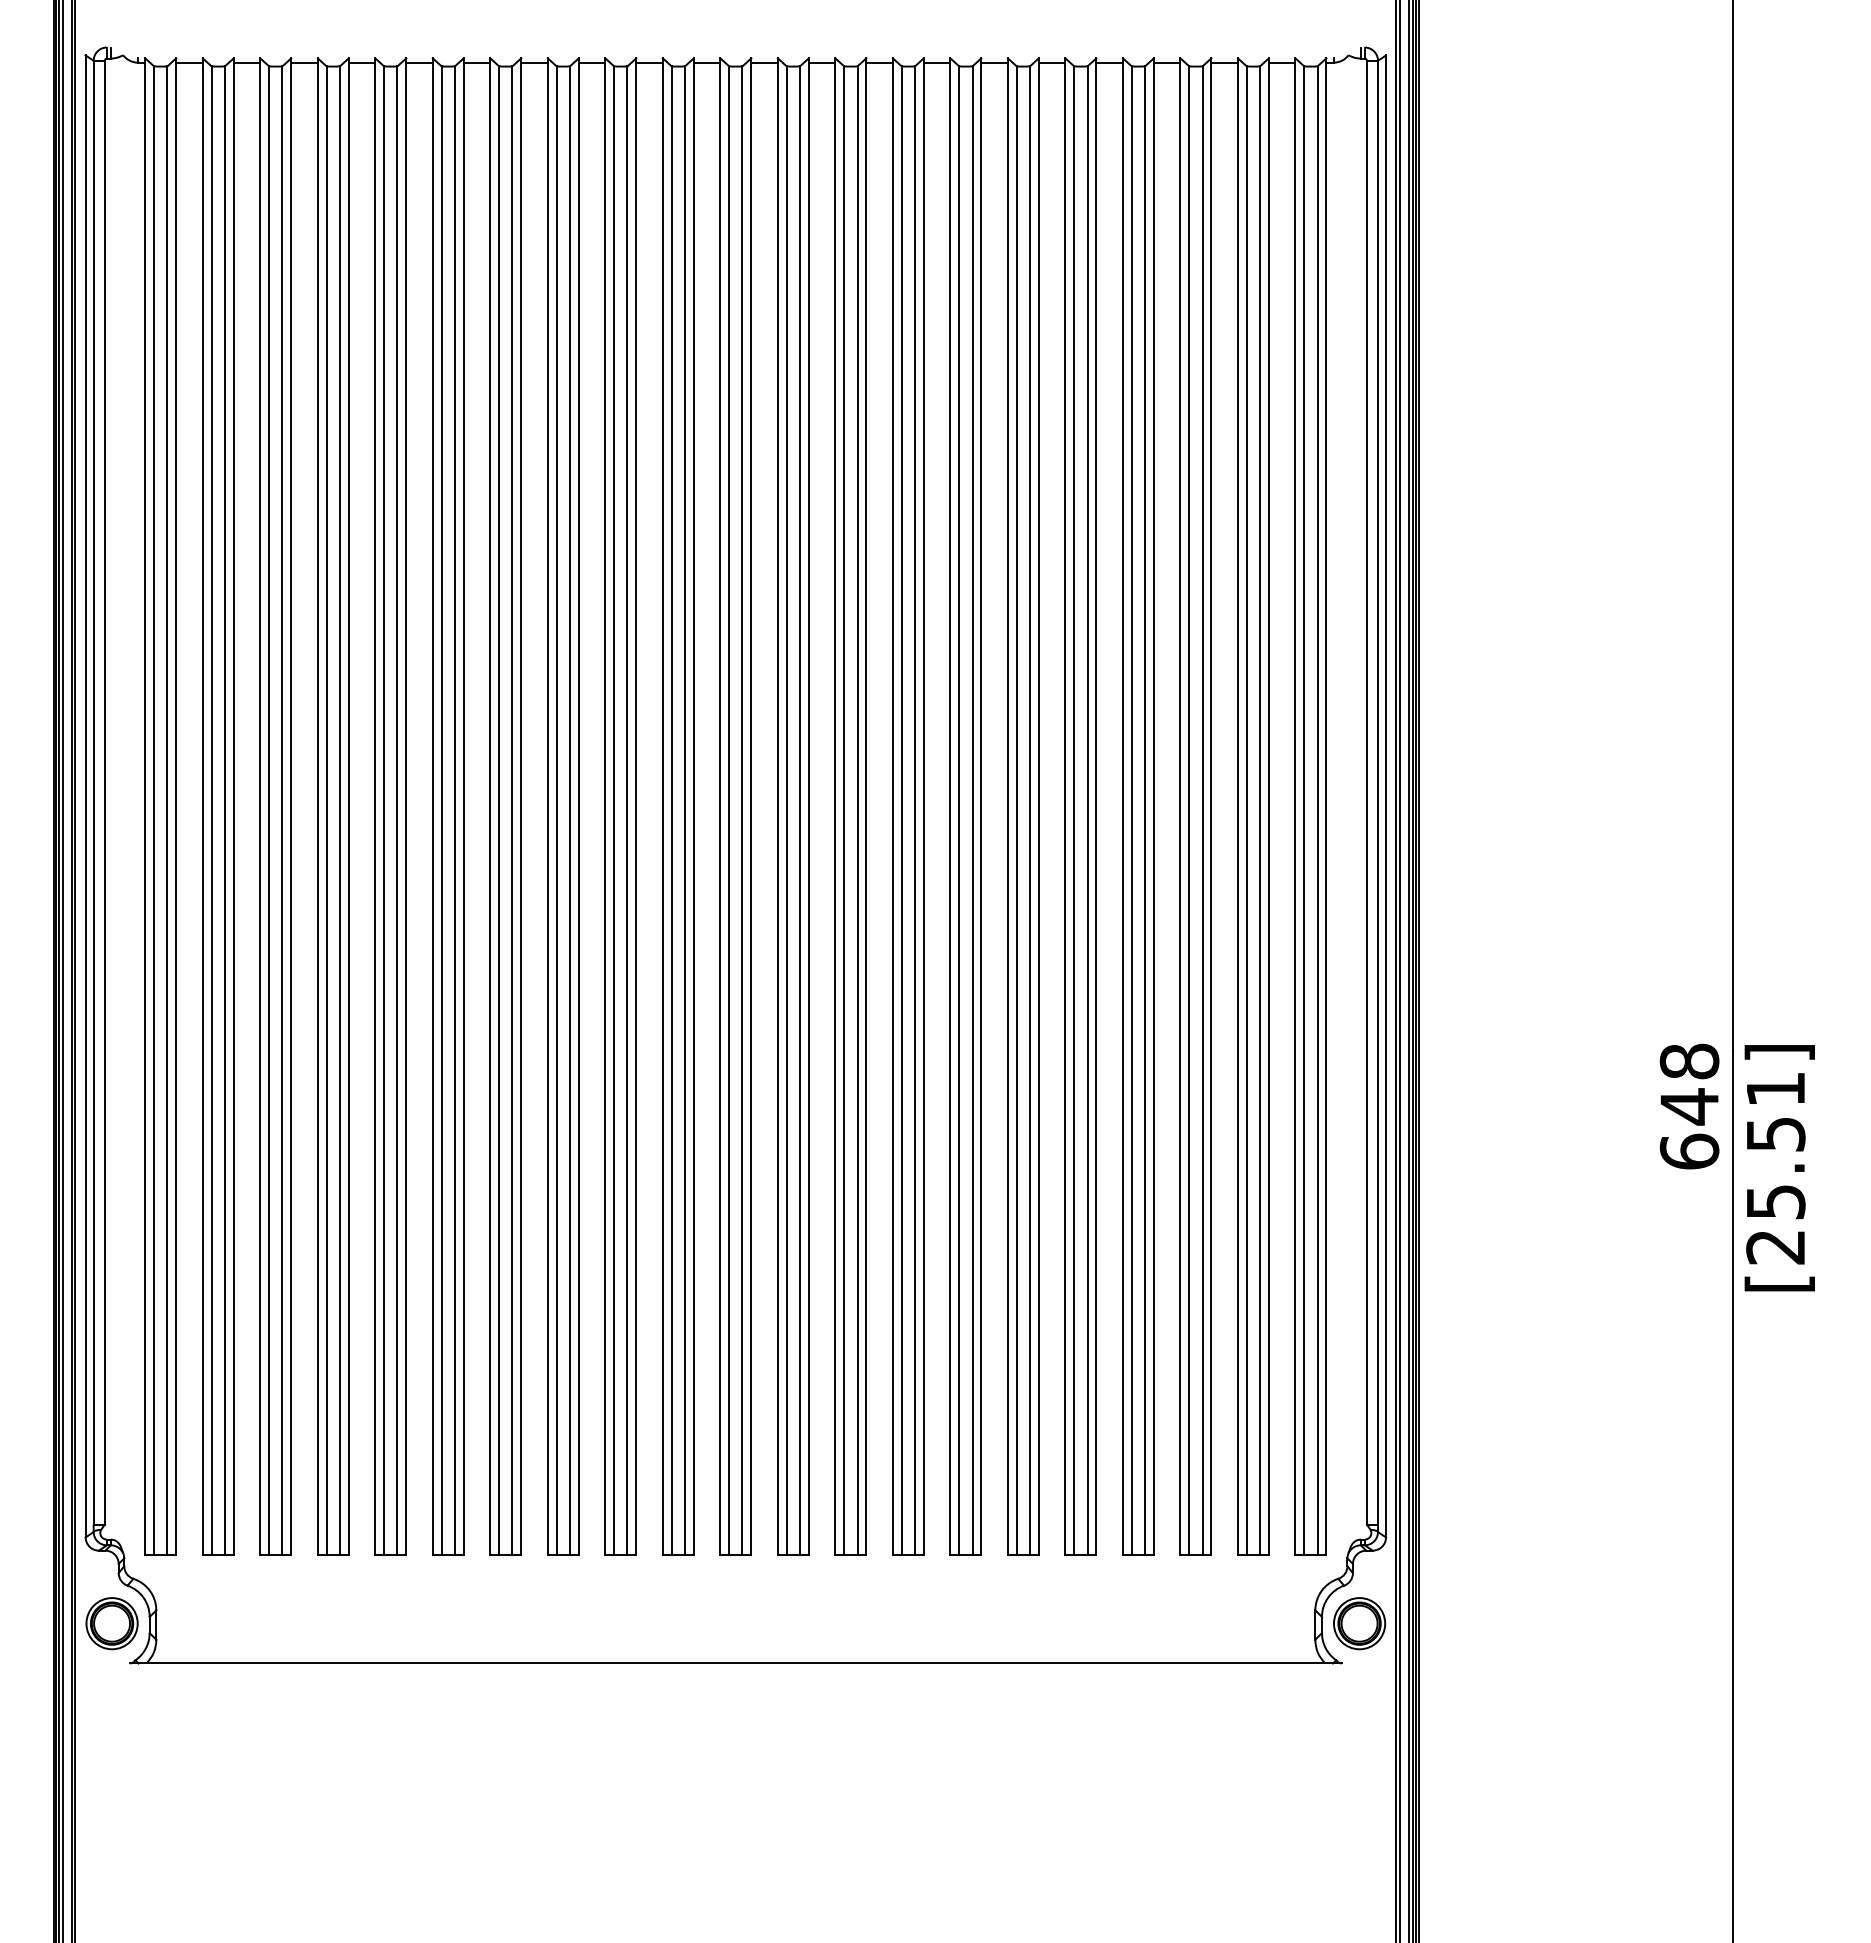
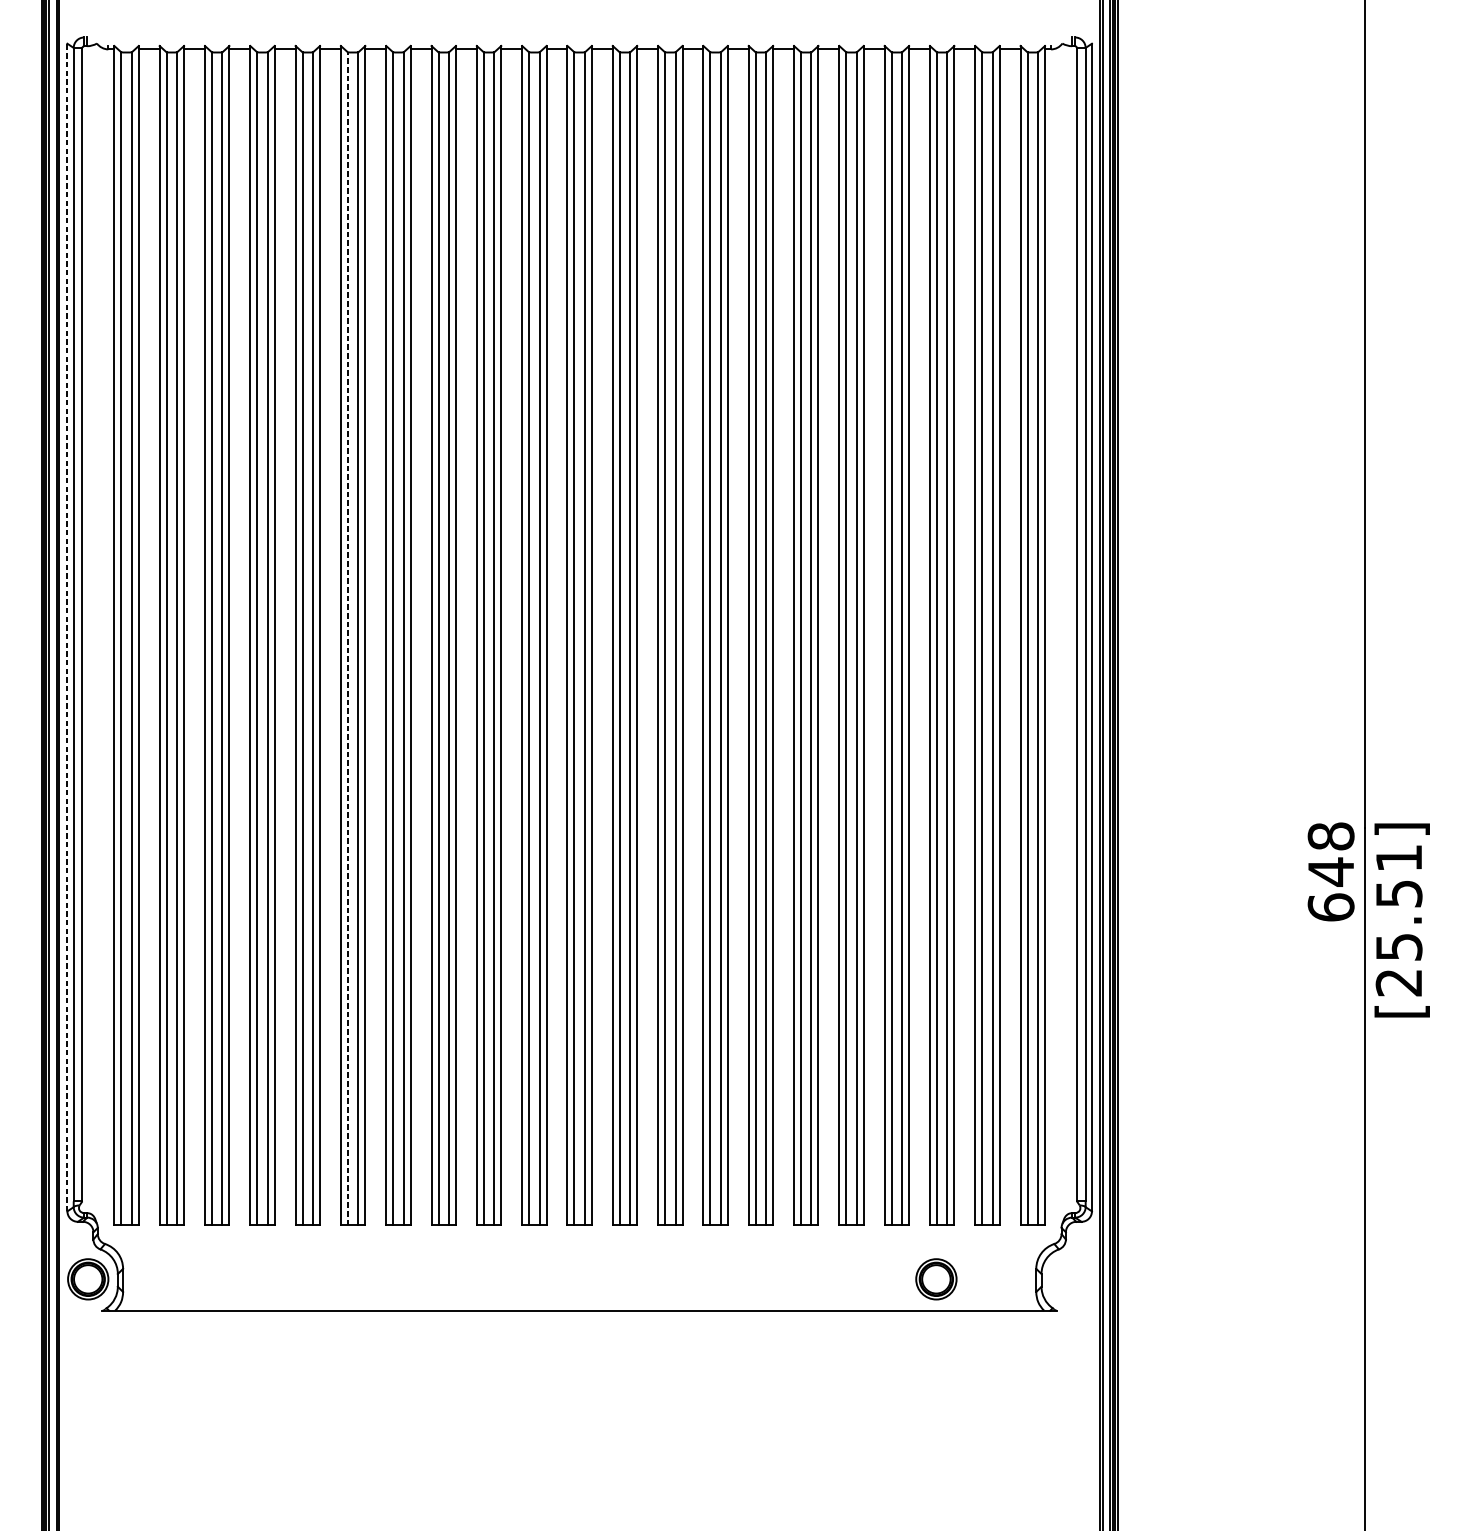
line: (85, 796) -> (67, 627), solid -> dashed
line: (441, 810) -> (347, 638), solid -> dashed
part: (1359, 1623) -> (936, 1279), moved

